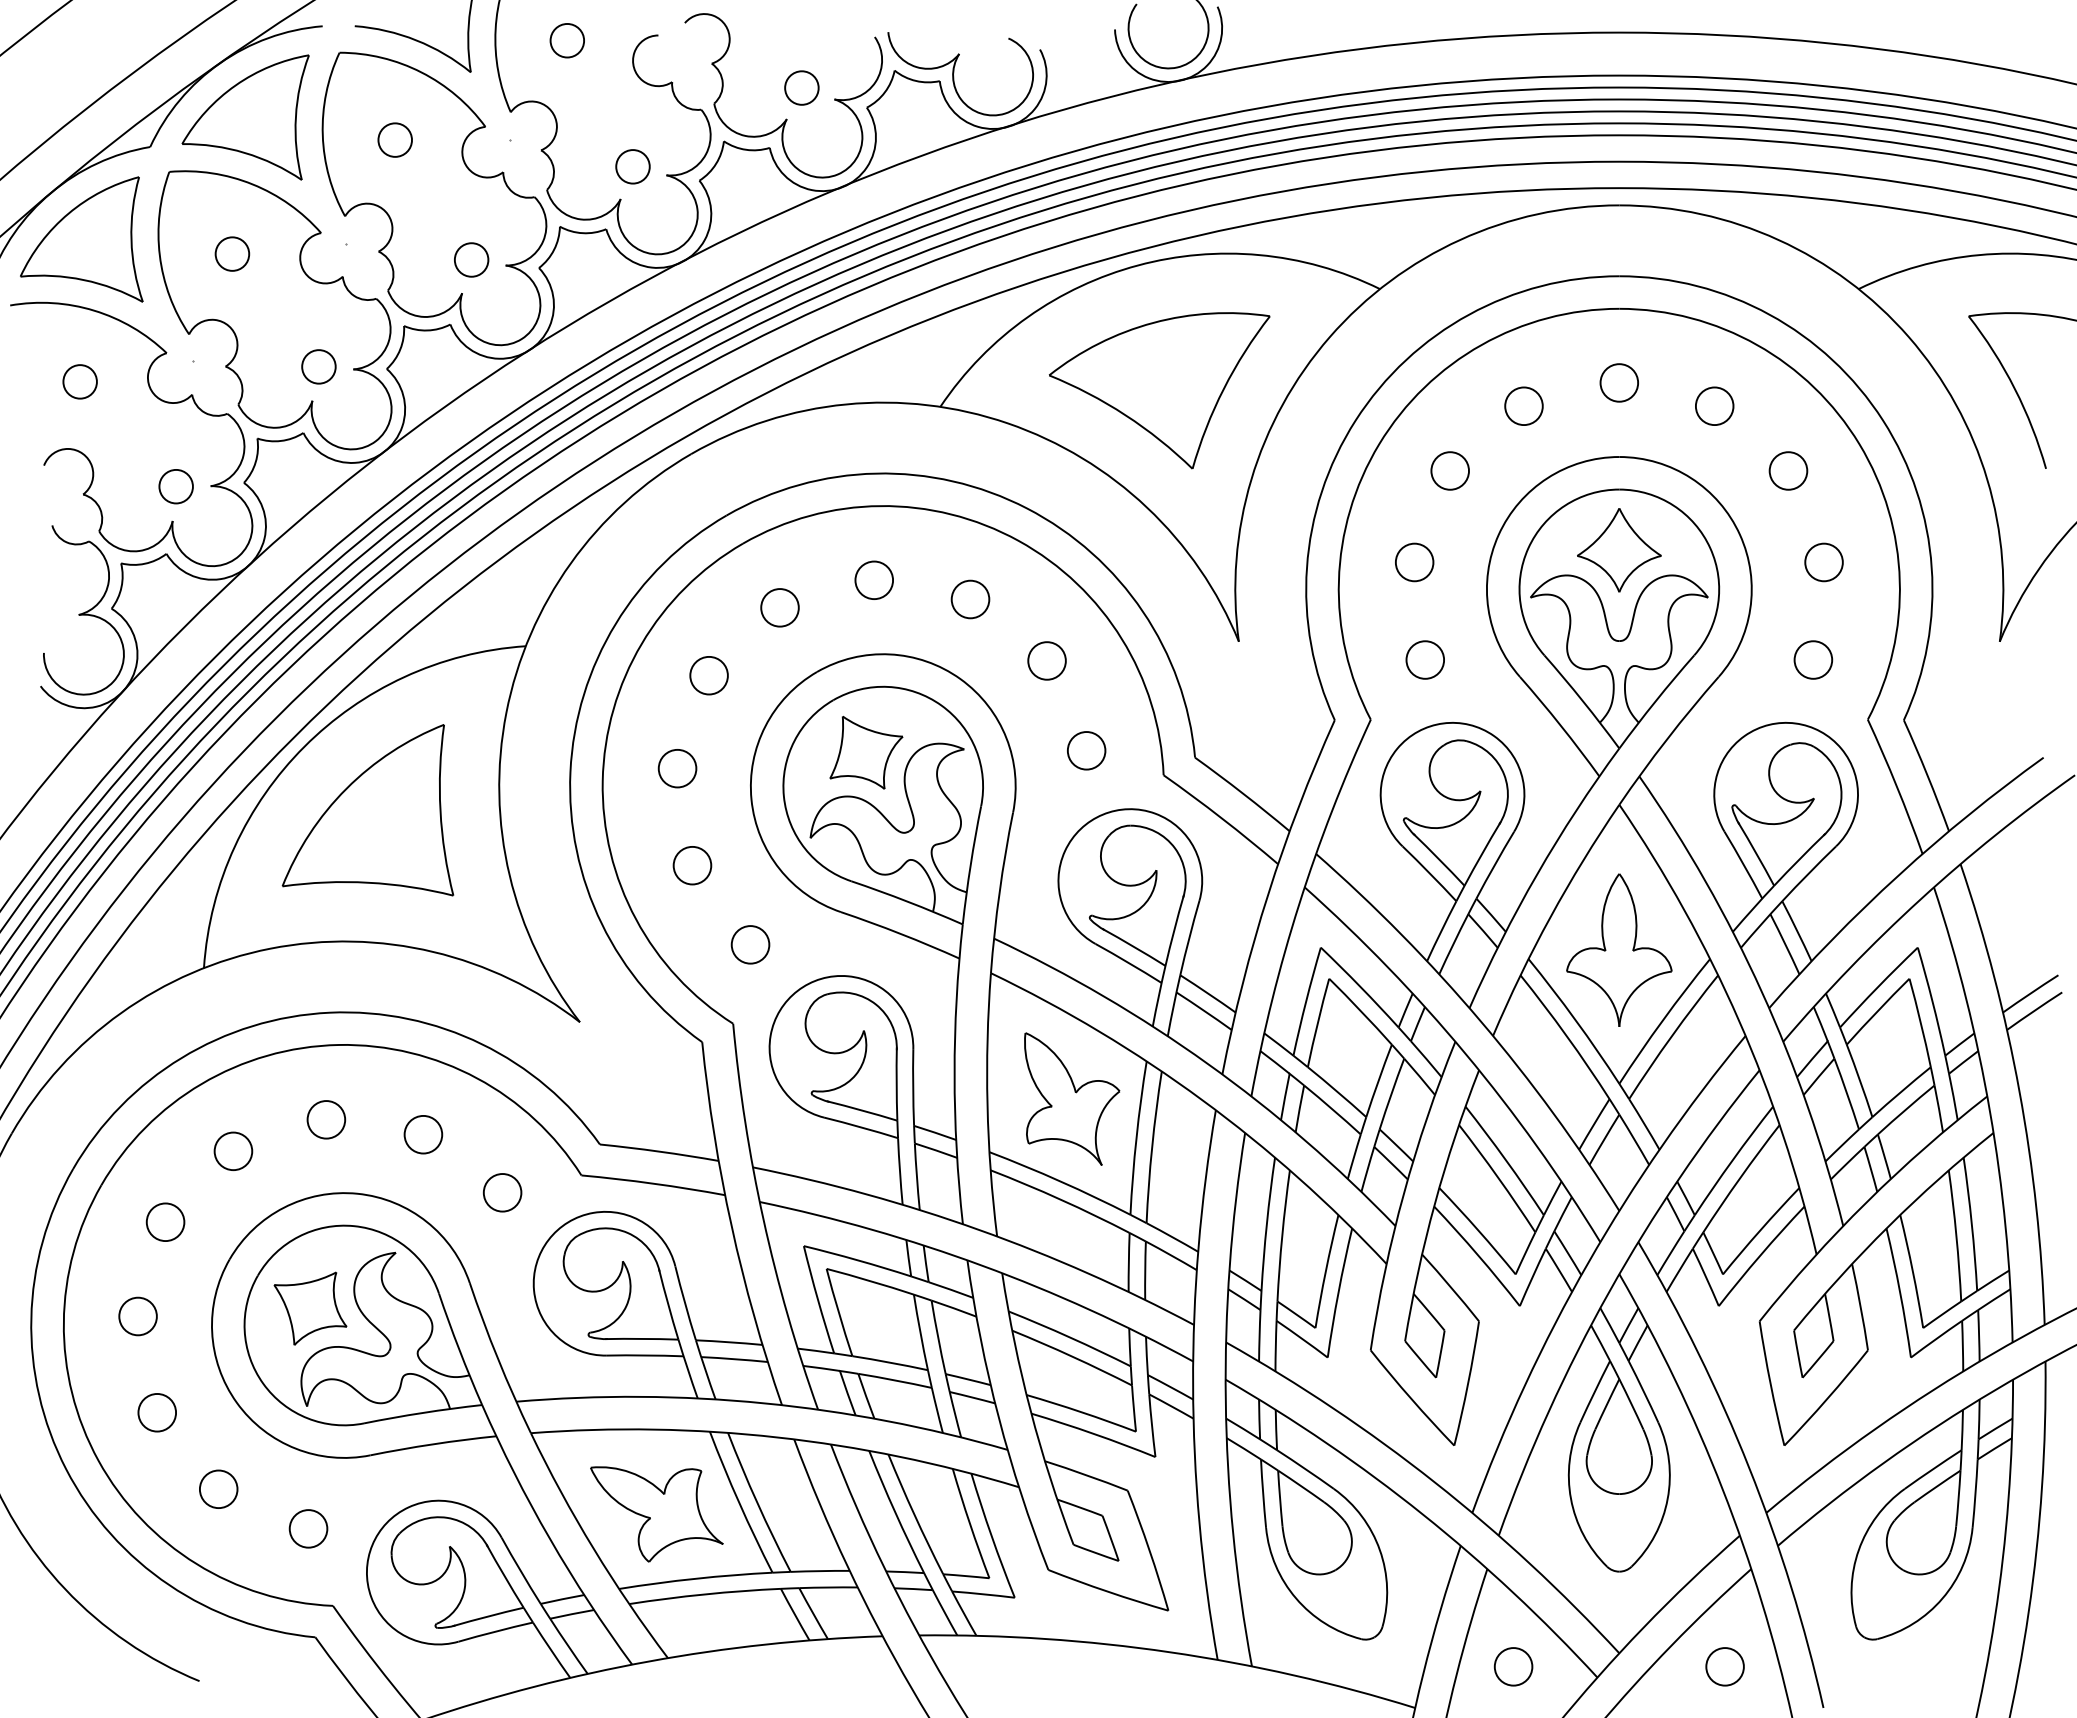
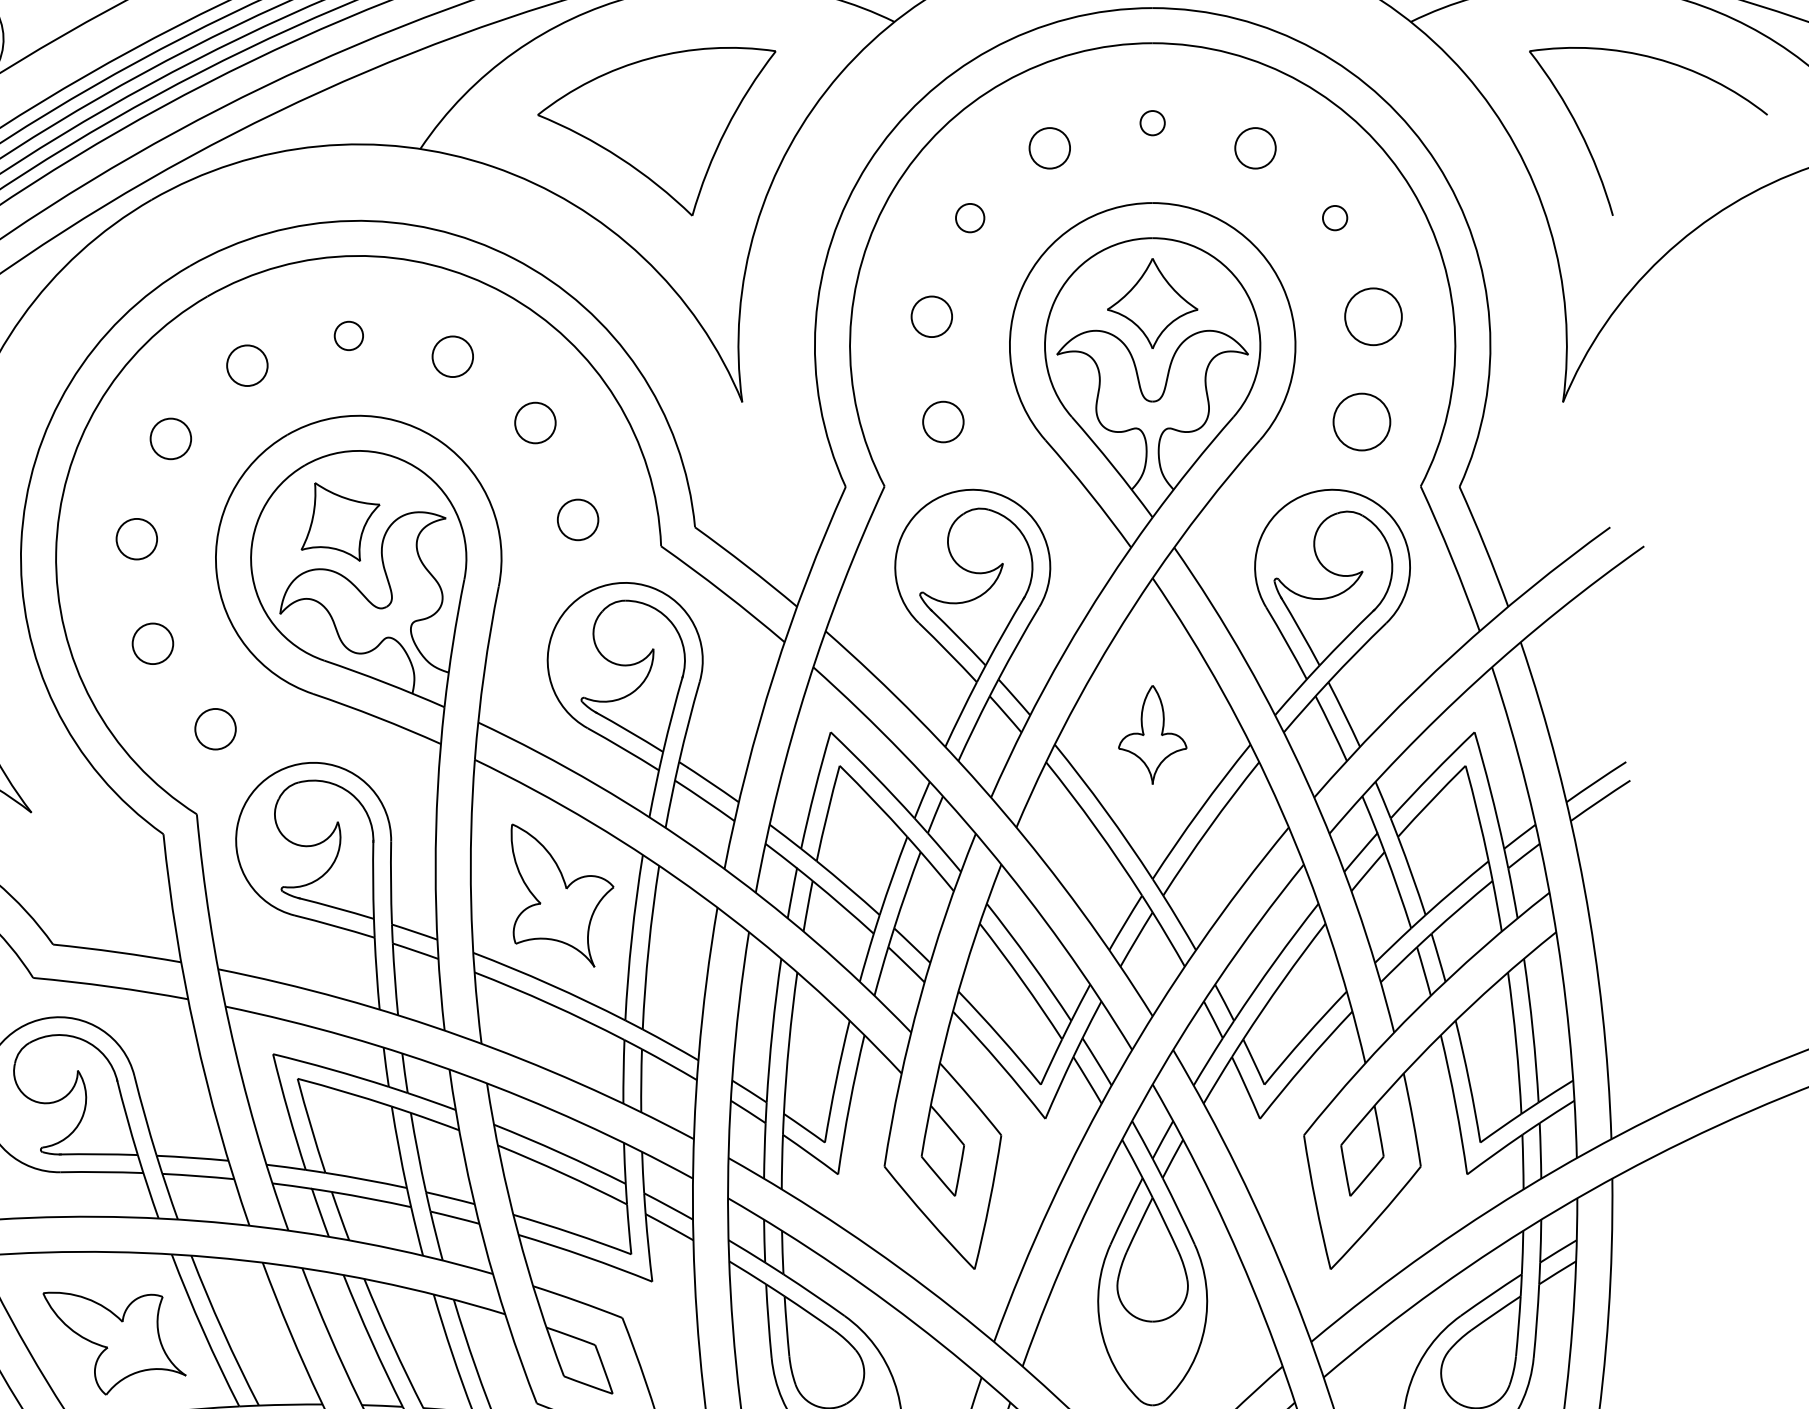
circle: (1619, 382) -> (1152, 122), size x0.6
circle: (1449, 470) -> (969, 217), size x0.7
circle: (1788, 470) -> (1335, 217), size x0.6
circle: (1823, 562) -> (1372, 316), size x1.4
circle: (873, 579) -> (348, 335), size x0.7
circle: (1813, 659) -> (1362, 421), size x1.4
part: (1619, 949) -> (1152, 734), size x0.6

